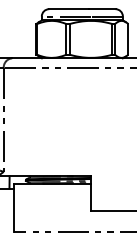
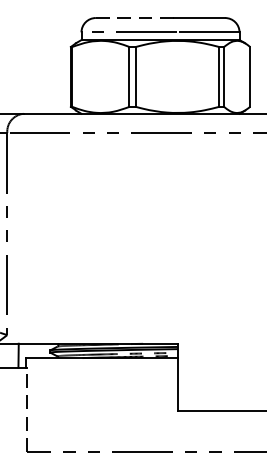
line: (69, 9) -> (135, 18), solid -> dashed
line: (14, 210) -> (28, 410), solid -> dashed

